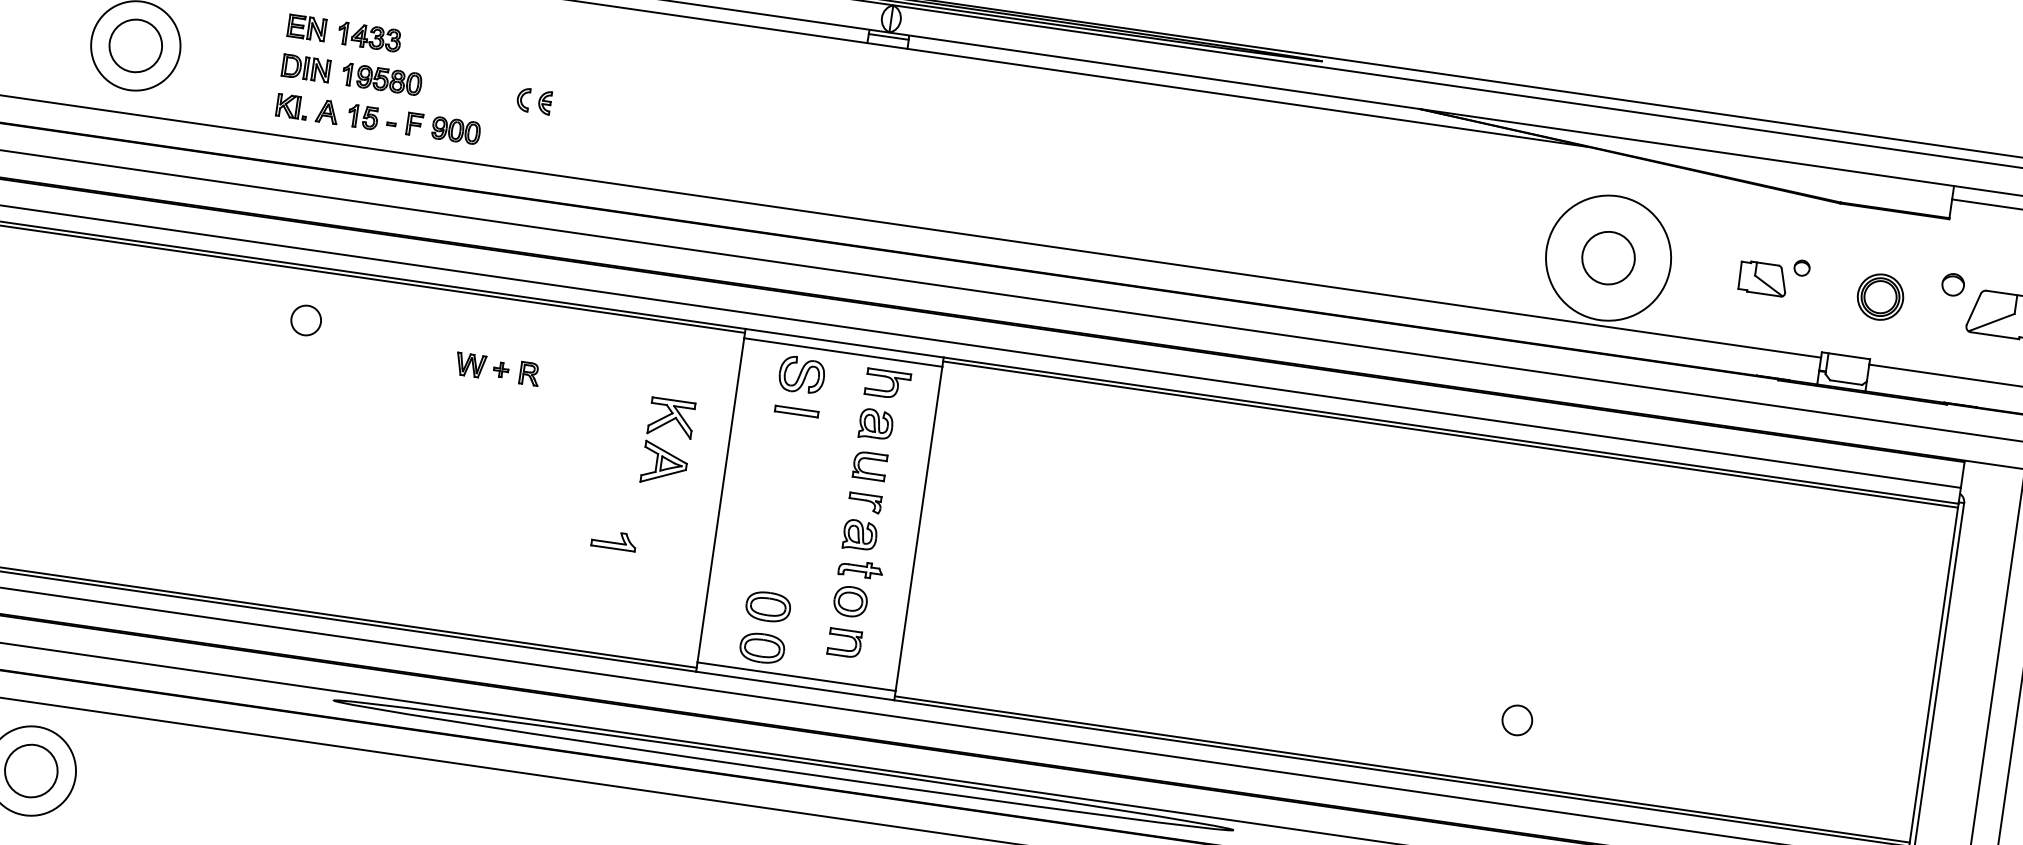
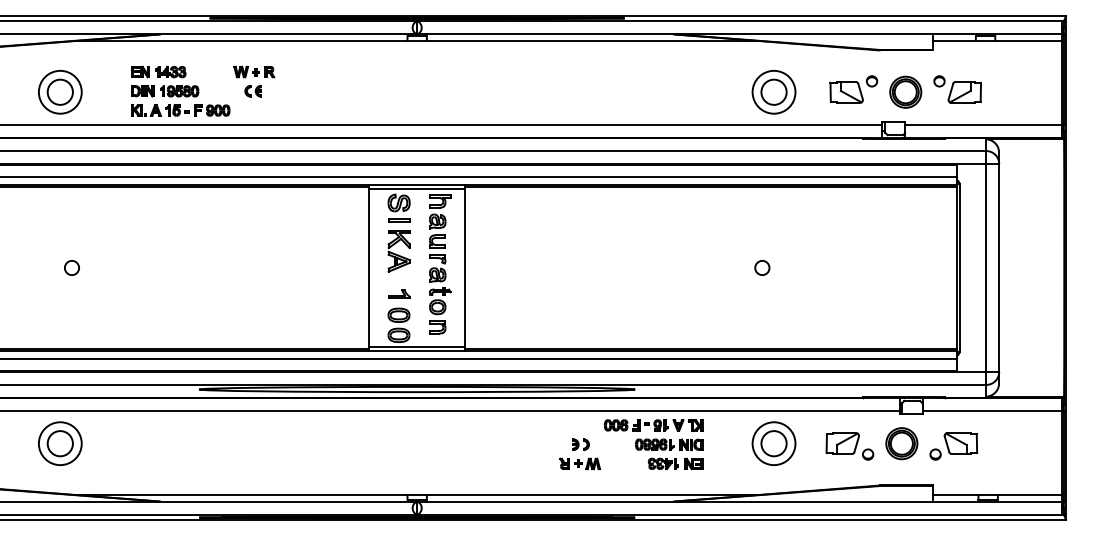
circle: (1607, 256) -> (773, 91), size x0.71
part: (1773, 276) -> (853, 89), size x1.43
part: (1880, 295) -> (905, 91), size x1.43
circle: (305, 319) -> (71, 267), moved
part: (498, 368) -> (254, 71), moved
part: (666, 443) -> (398, 251), moved
part: (614, 538) -> (399, 293), moved
circle: (1517, 719) -> (762, 267), moved

